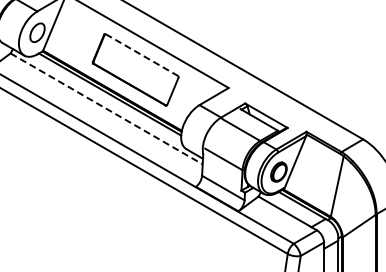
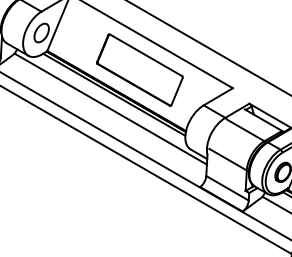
line: (141, 55) -> (145, 55), dashed -> solid
line: (106, 108) -> (110, 108), dashed -> solid

